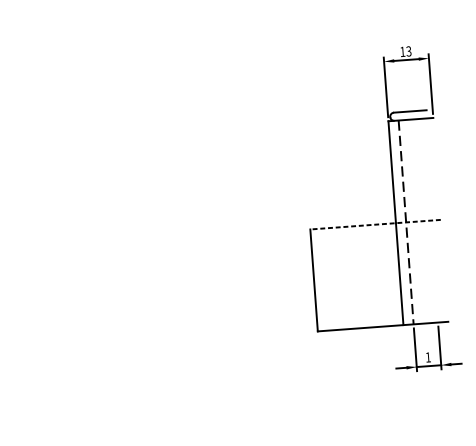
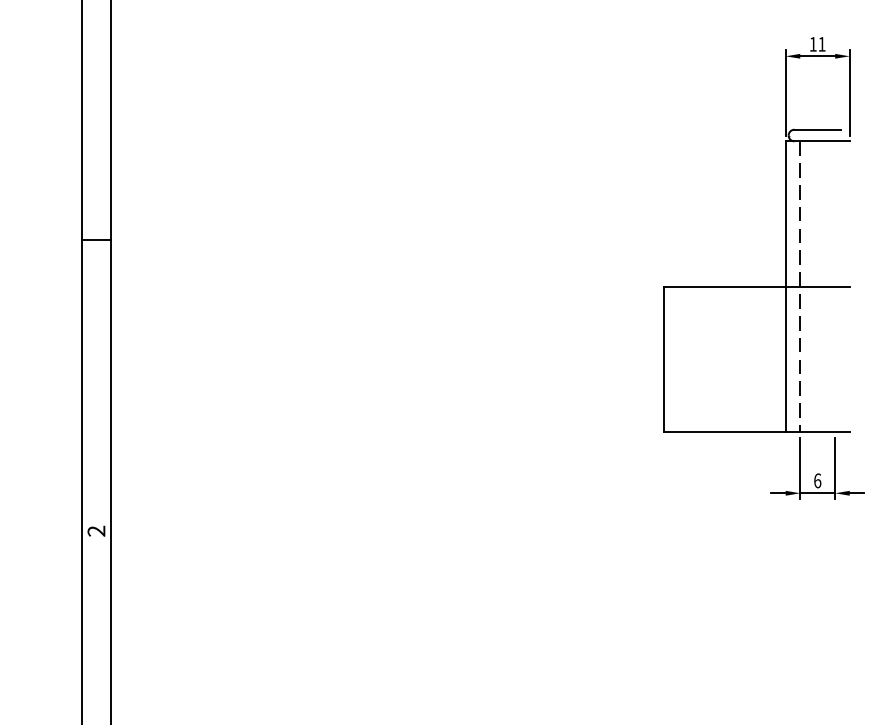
text: (408, 50) -> (821, 43), 13 -> 11
line: (375, 224) -> (756, 286), dashed -> solid
text: (428, 357) -> (817, 480), 1 -> 6

